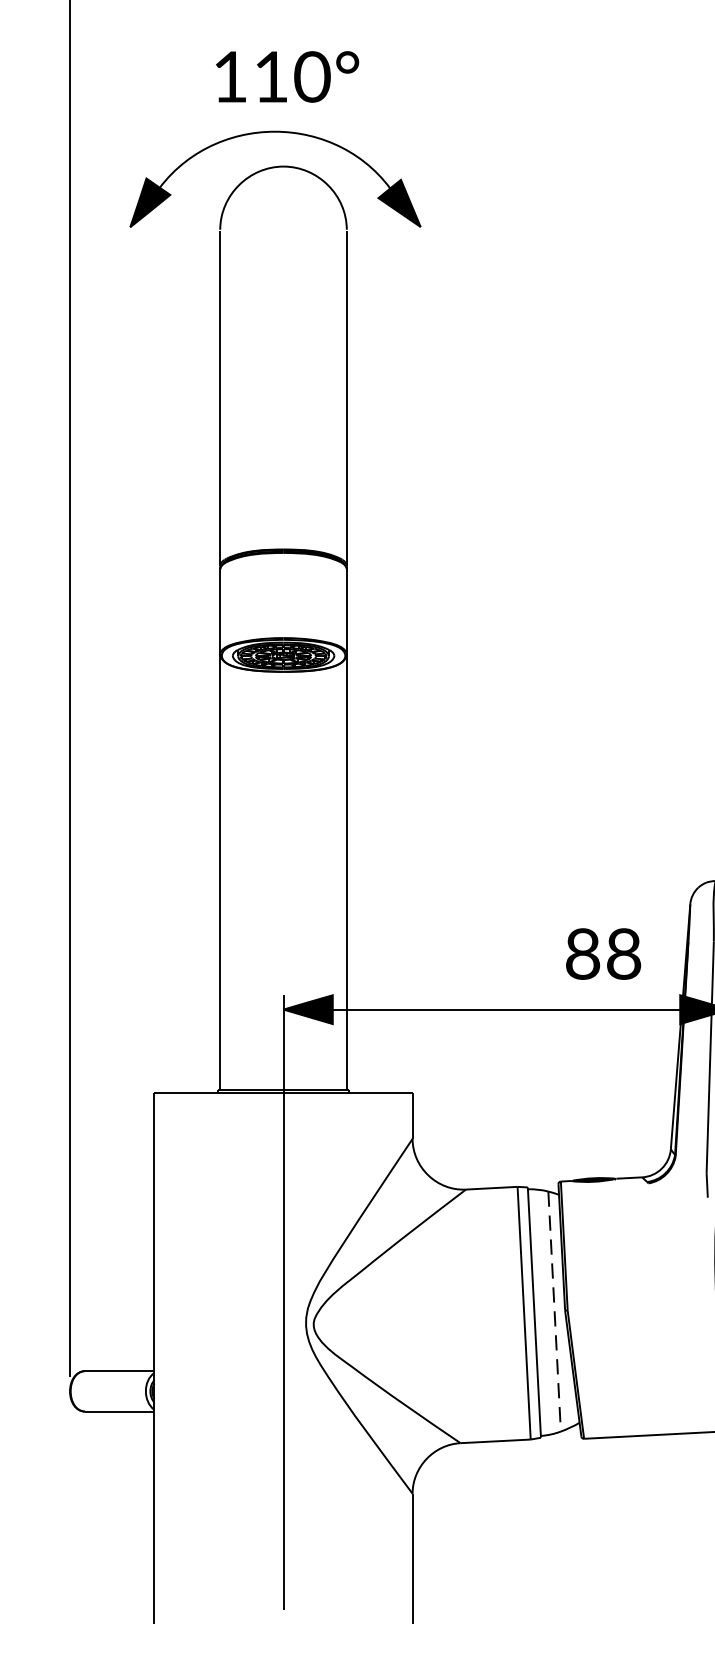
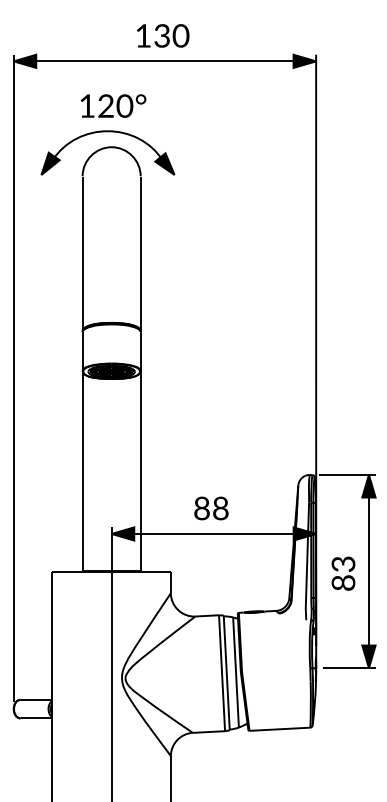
text: (270, 75) -> (105, 105), 110° -> 120°
text: (603, 954) -> (211, 508), moved
line: (555, 1311) -> (236, 672), dashed -> solid

